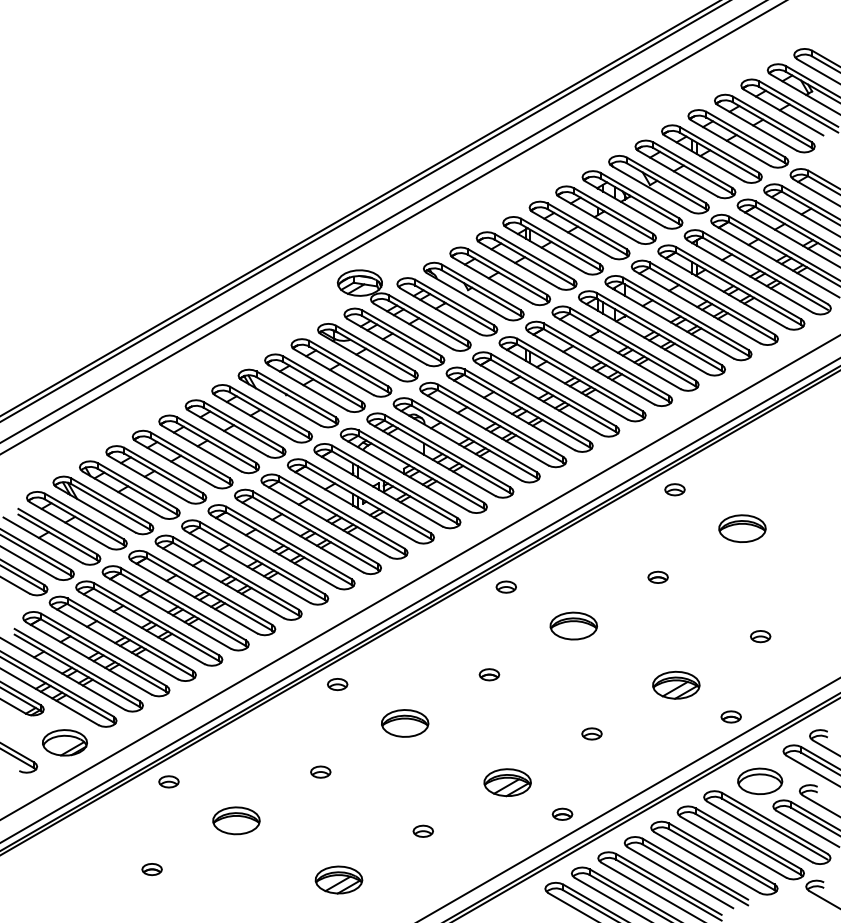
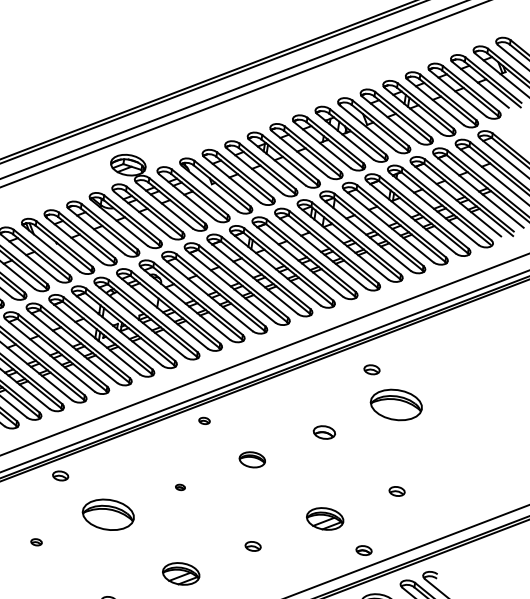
part: (674, 489) -> (371, 369), moved
part: (742, 528) -> (396, 404), size x1.4
part: (657, 576) -> (324, 431), size x1.4
part: (505, 586) -> (204, 420), size x0.7
part: (573, 625) -> (252, 459), size x0.7
part: (489, 674) -> (180, 487), size x0.6
part: (405, 723) -> (108, 514), size x1.4
part: (320, 771) -> (36, 541), size x0.7

